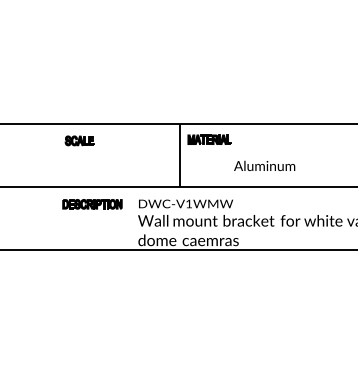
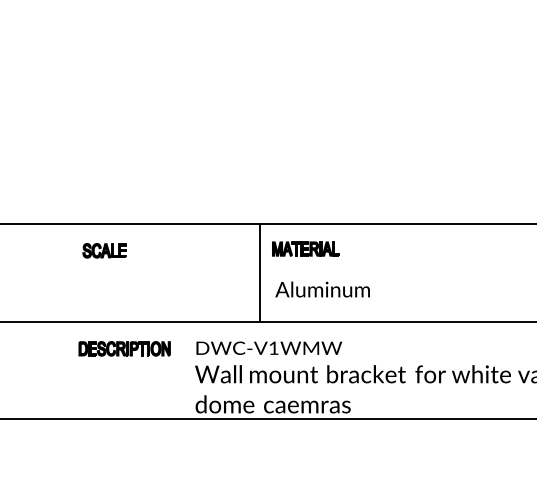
text: (264, 165) -> (322, 288), moved

